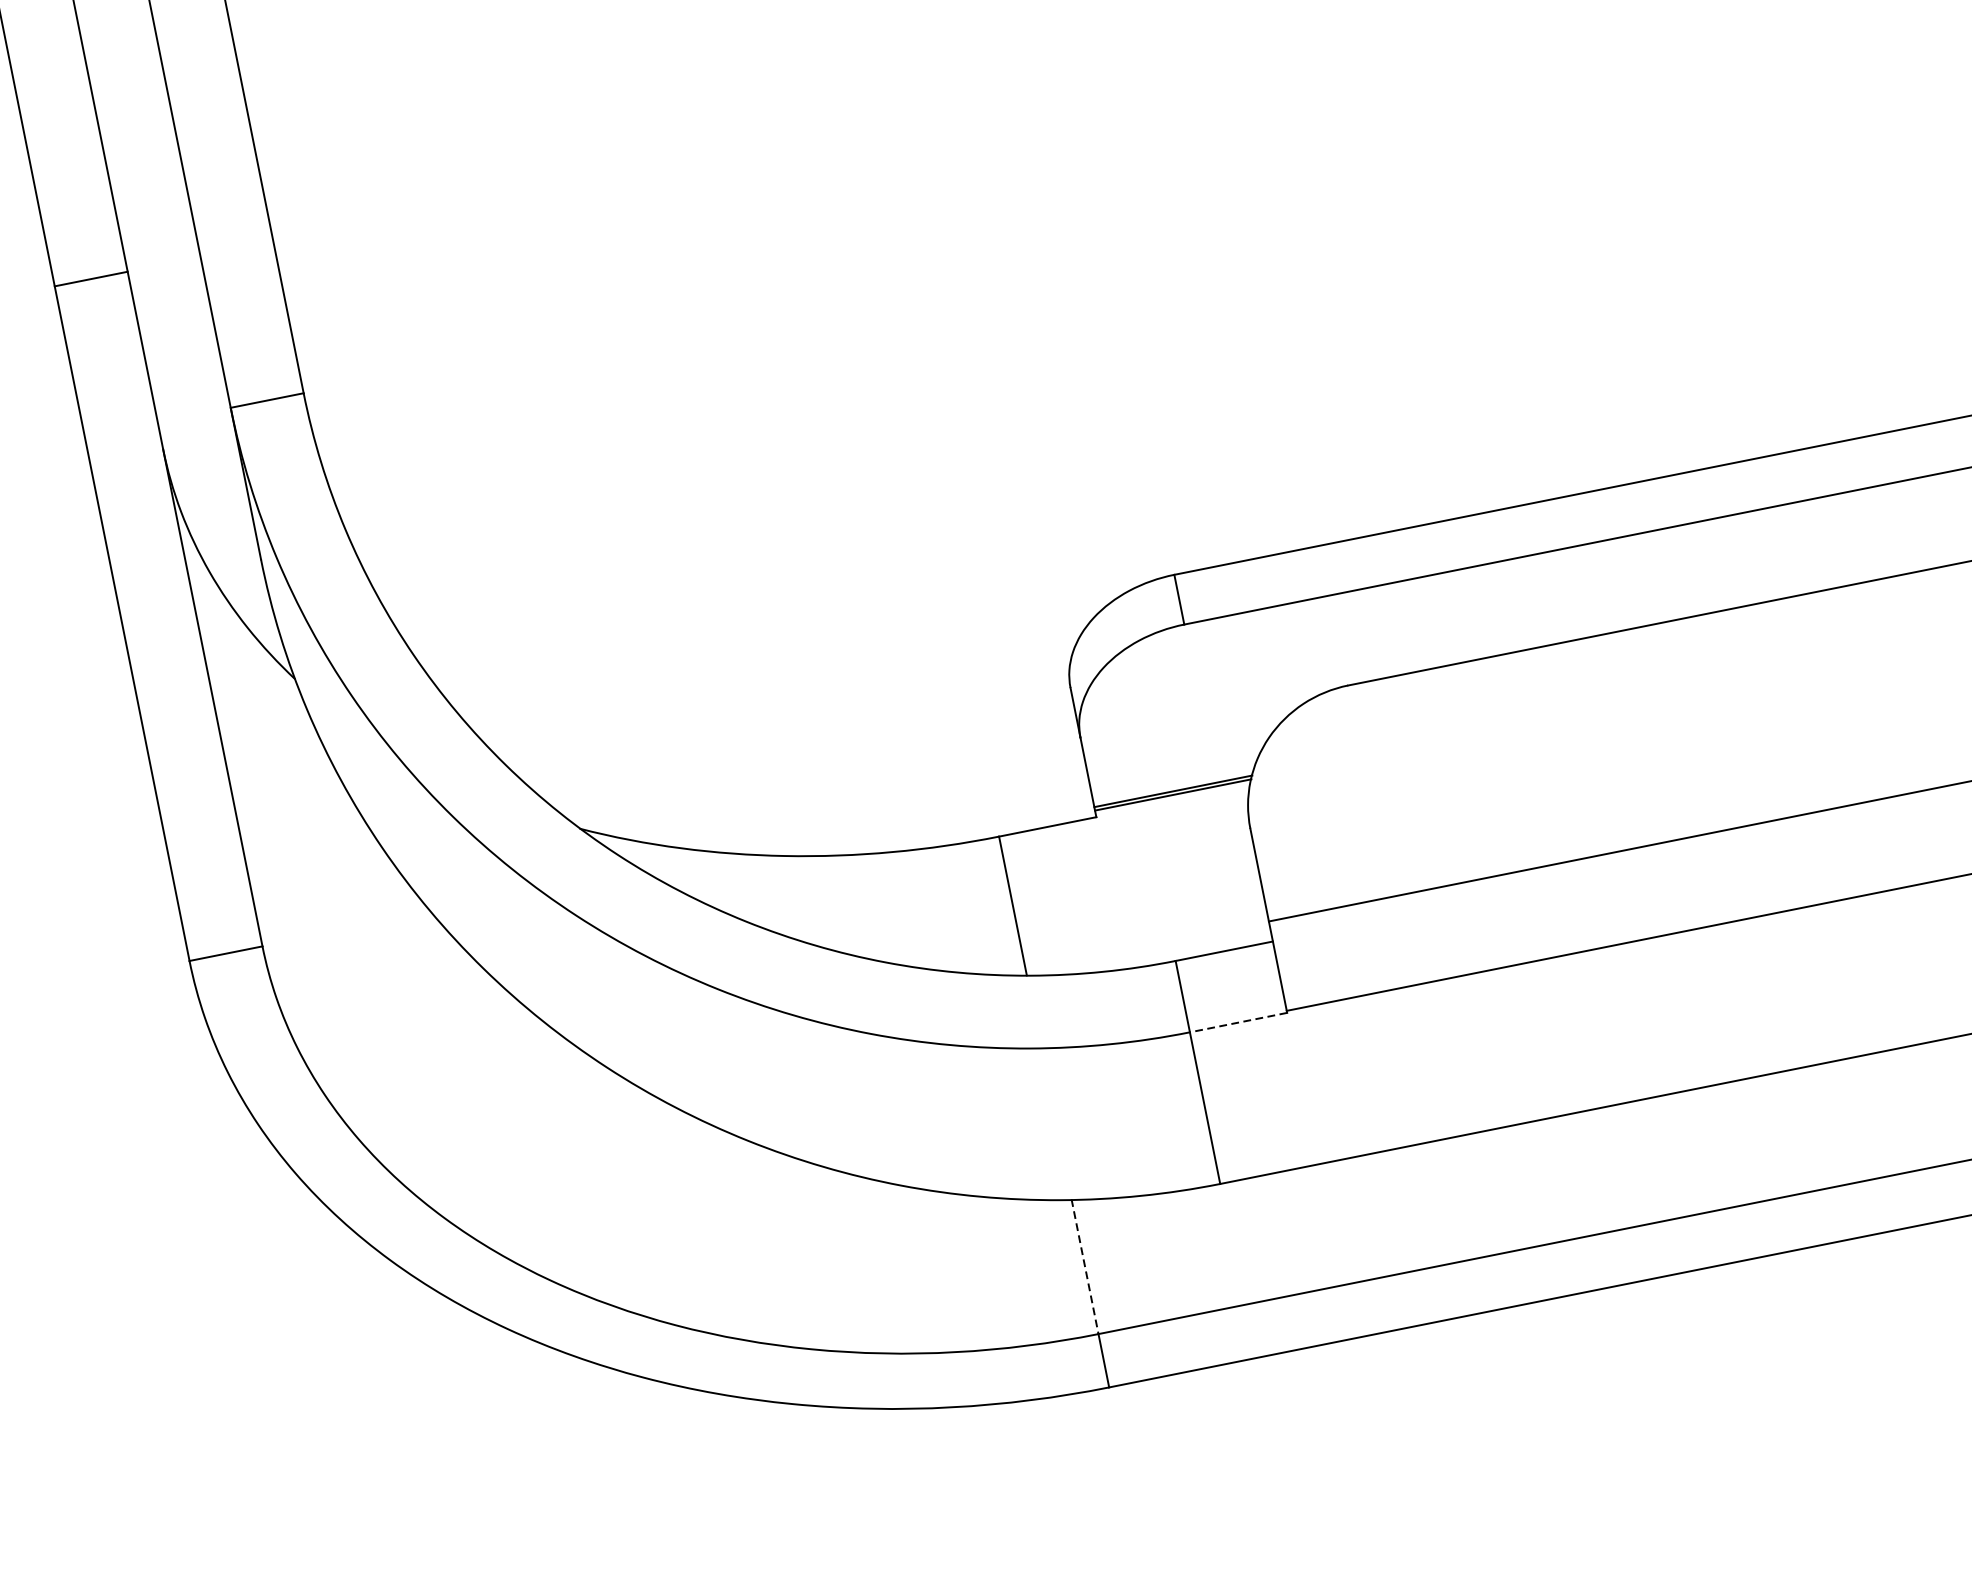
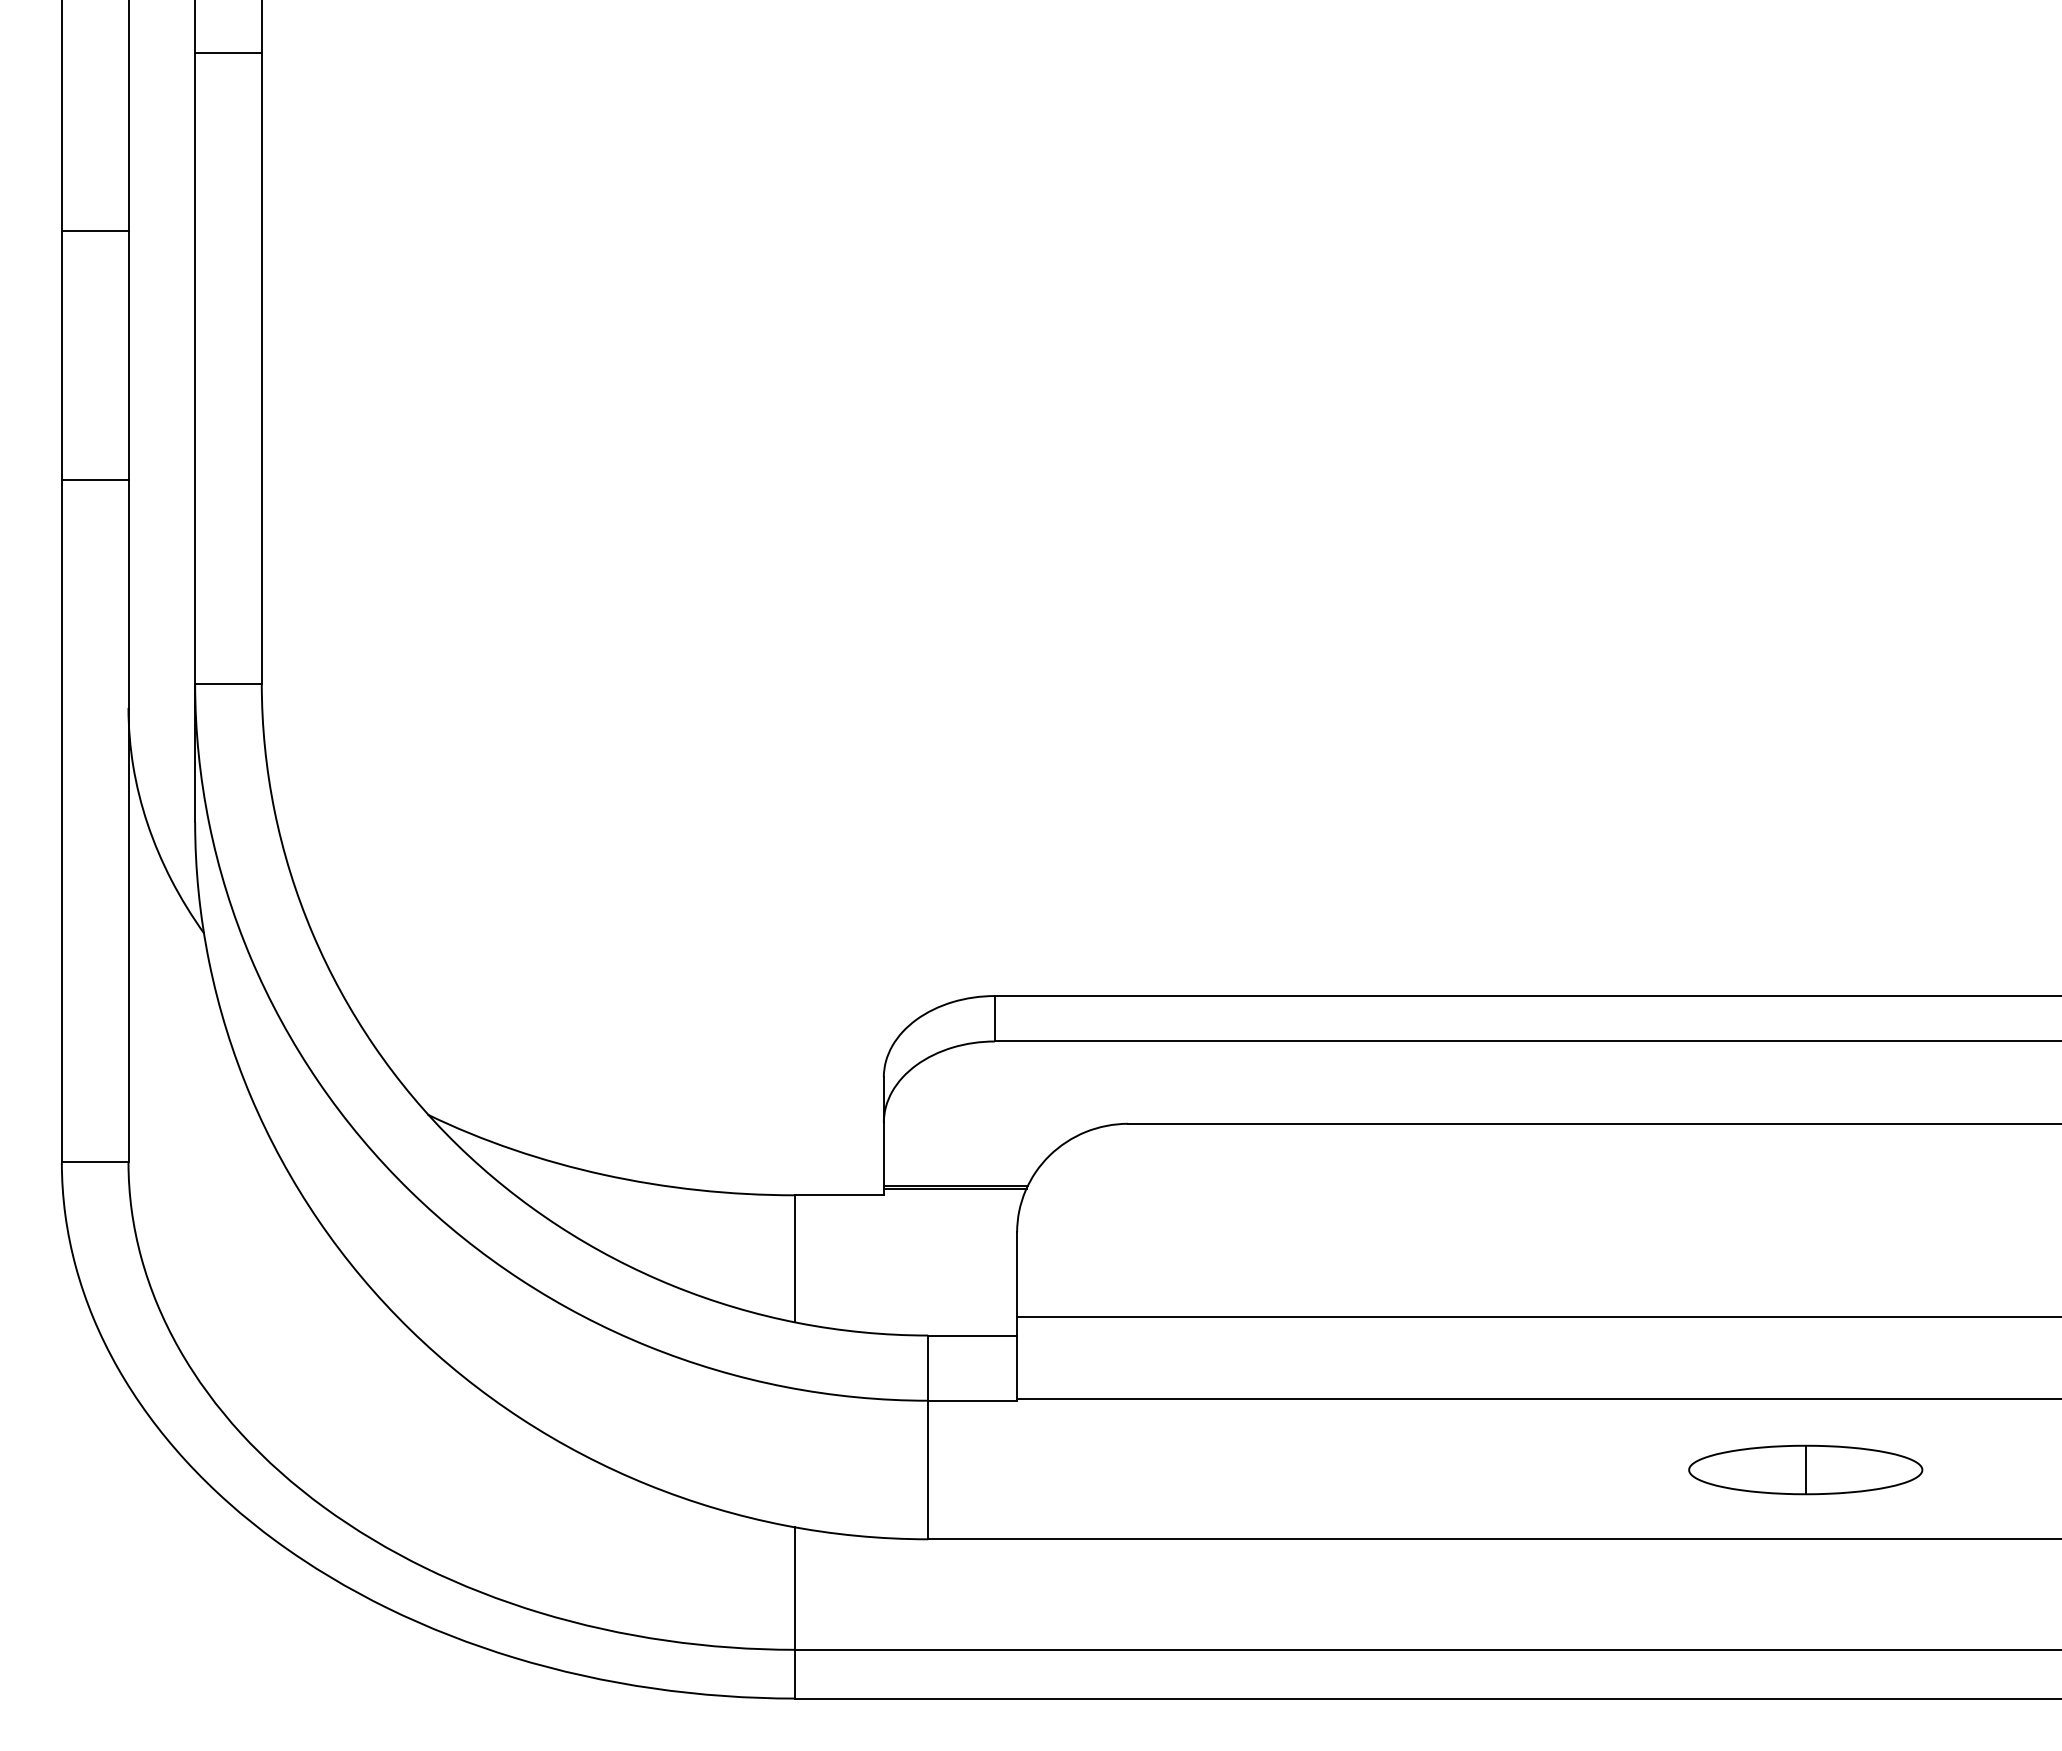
line: (90, 279) -> (94, 480), moved
line: (1238, 1022) -> (972, 1400), dashed -> solid
line: (1084, 1267) -> (794, 1588), dashed -> solid

